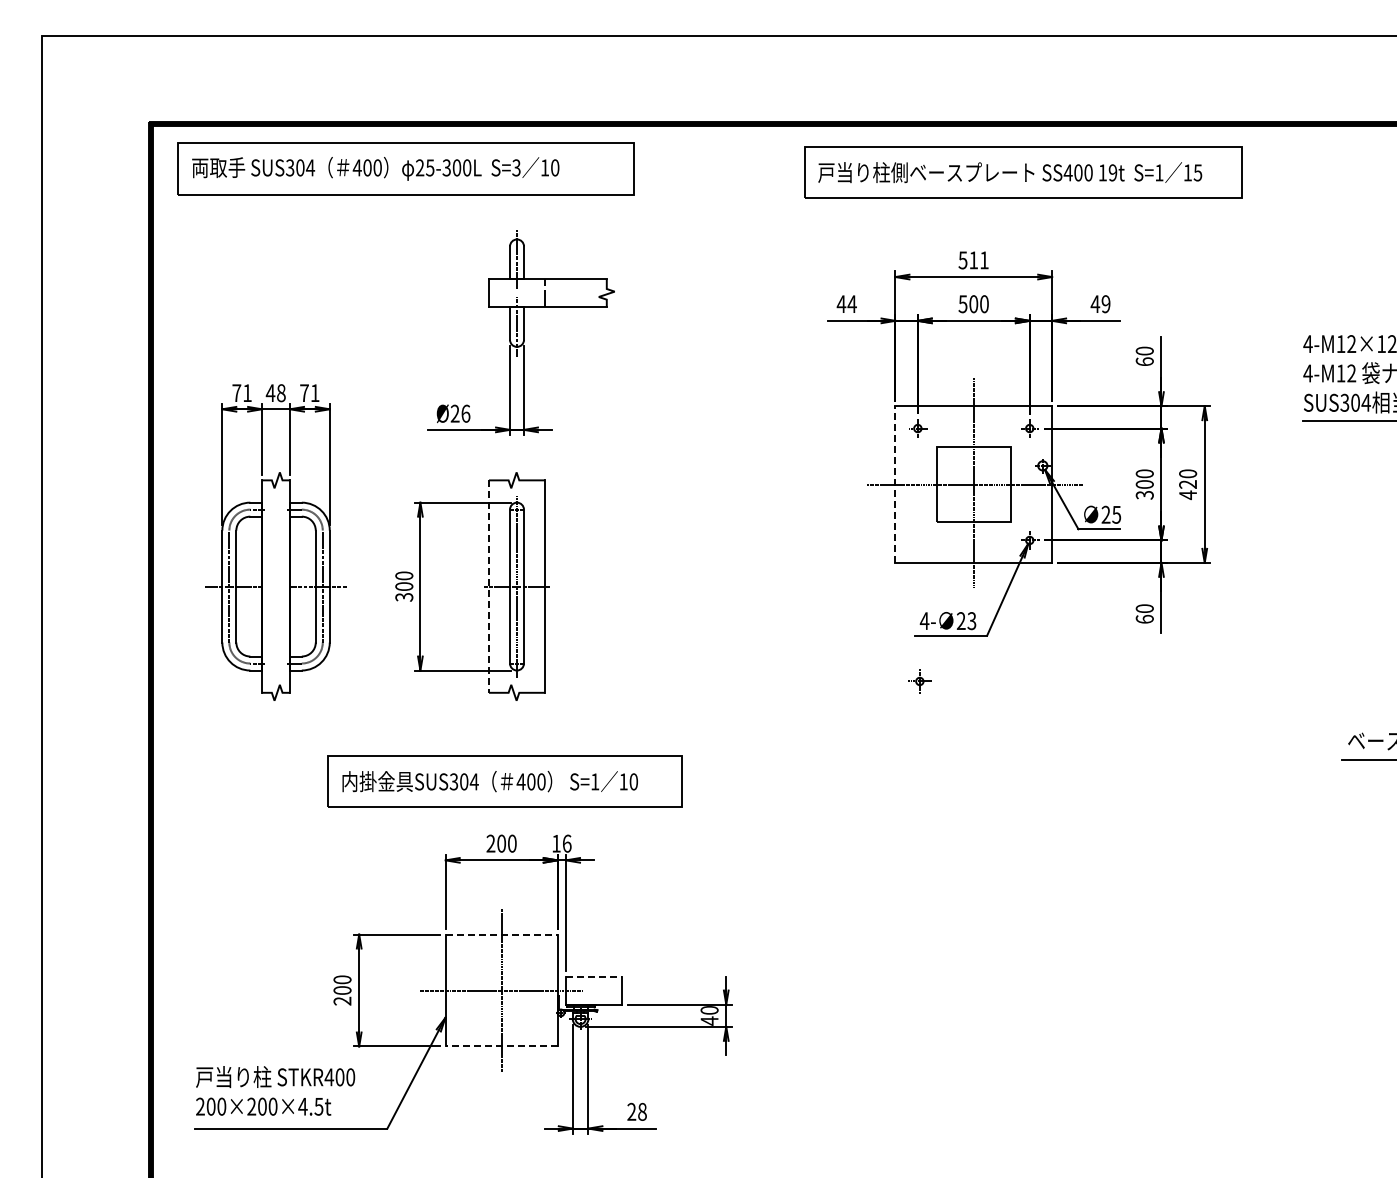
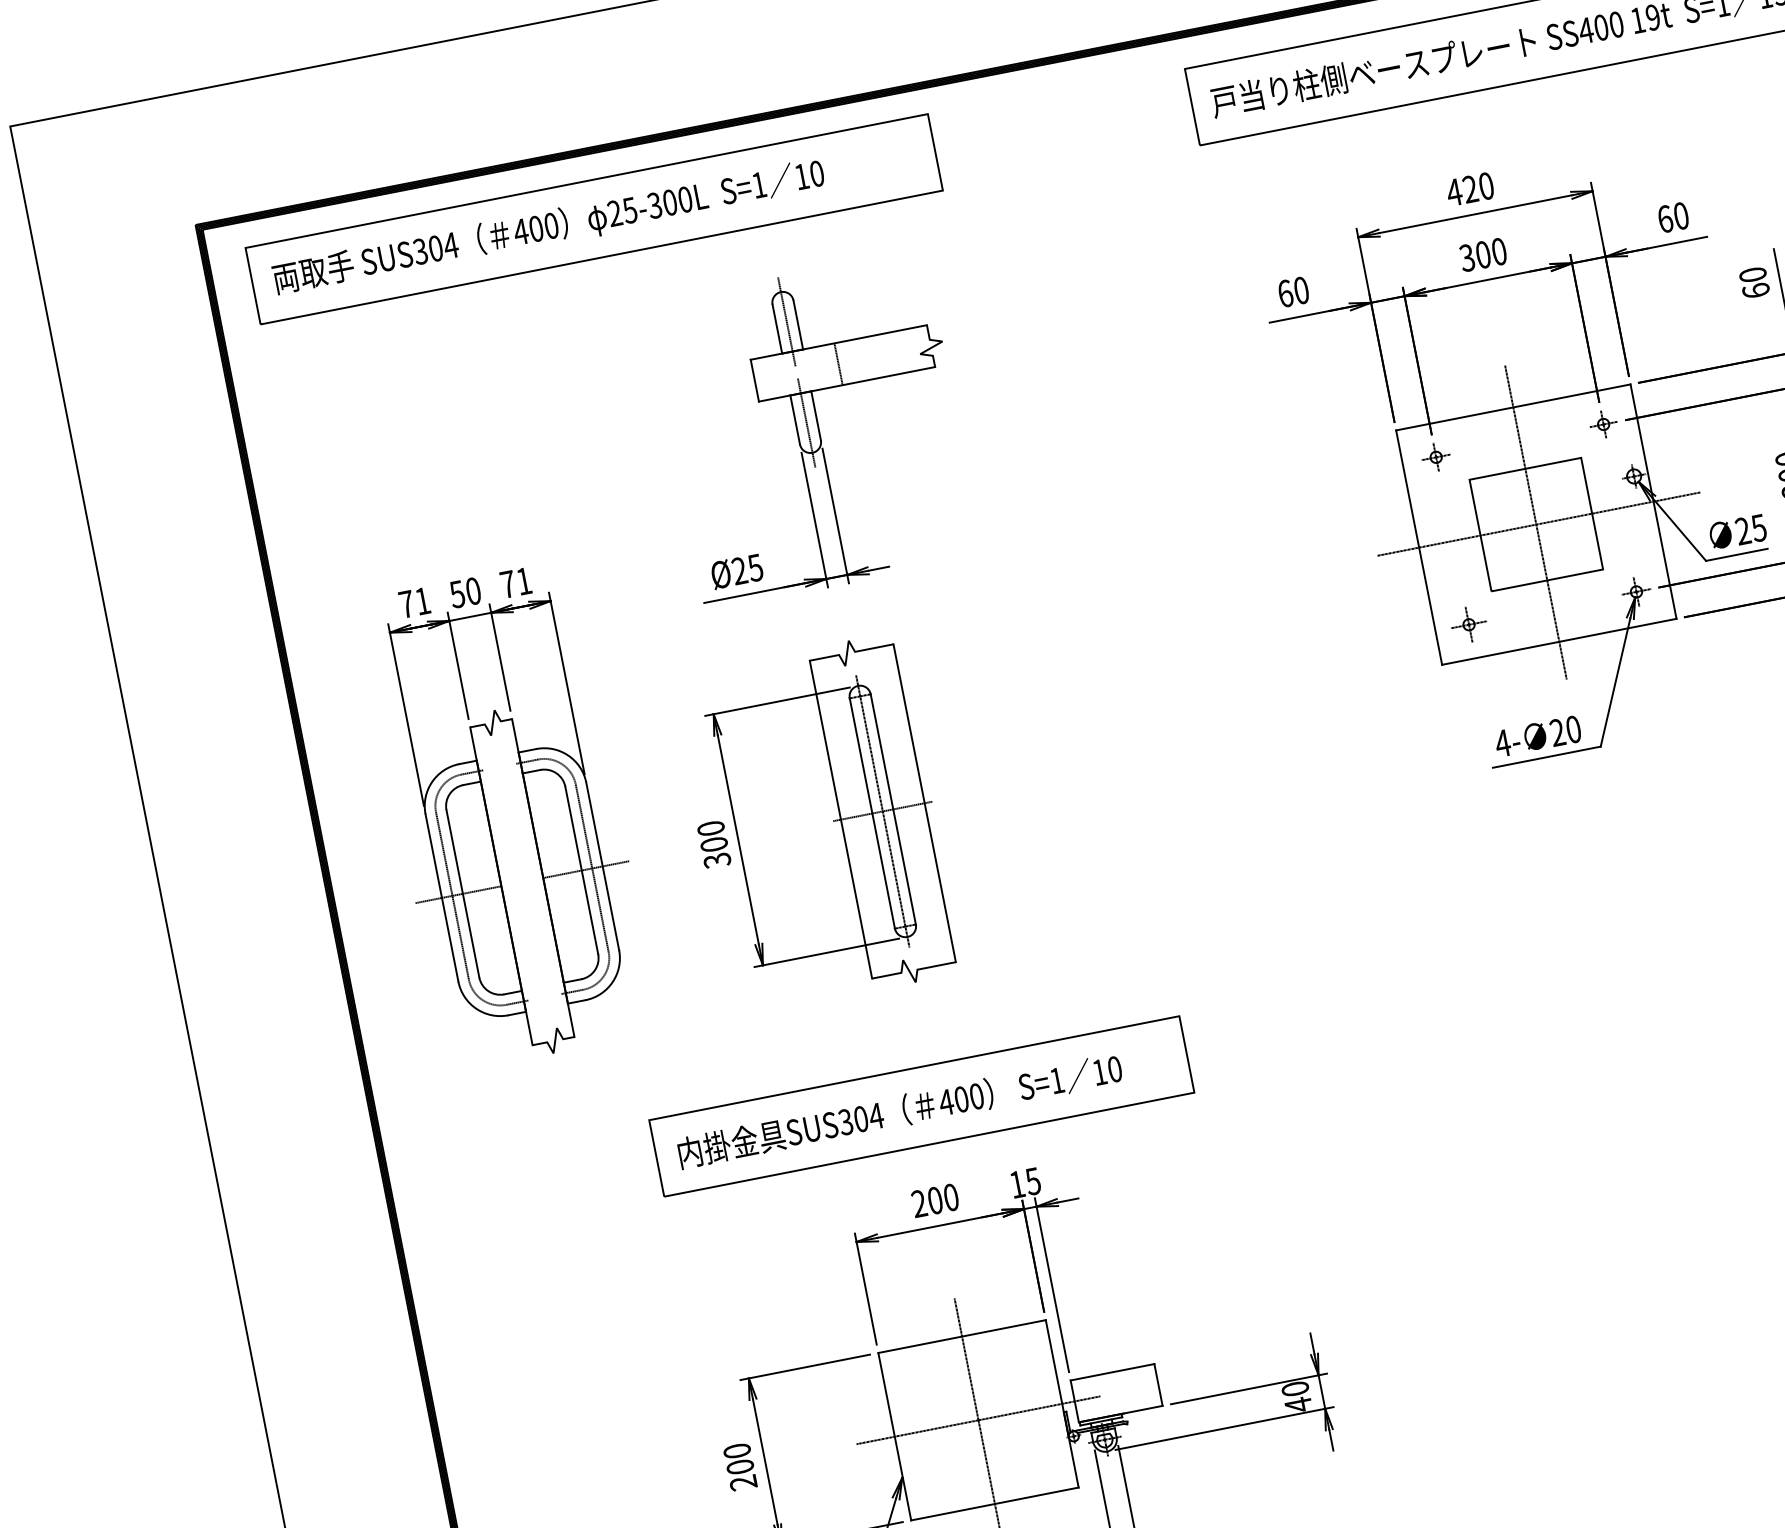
text: (516, 167) -> (759, 184), S=3 -> S=1
text: (973, 260) -> (1470, 189), 511 -> 420
text: (963, 303) -> (1467, 256), 500 -> 300
text: (846, 304) -> (1293, 292), 44 -> 60
text: (1100, 304) -> (1673, 218), 49 -> 60
text: (275, 393) -> (464, 593), 48 -> 50
text: (465, 413) -> (754, 567), Ø26 -> Ø25
line: (895, 484) -> (1419, 547), dashed -> solid
line: (489, 587) -> (841, 820), dashed -> solid
text: (971, 620) -> (1572, 728), 23 -> 20
part: (919, 681) -> (1468, 624), moved
text: (566, 843) -> (1032, 1181), 16 -> 15
line: (501, 934) -> (961, 1336), dashed -> solid
line: (594, 976) -> (1113, 1372), dashed -> solid
line: (501, 1046) -> (994, 1504), dashed -> solid

